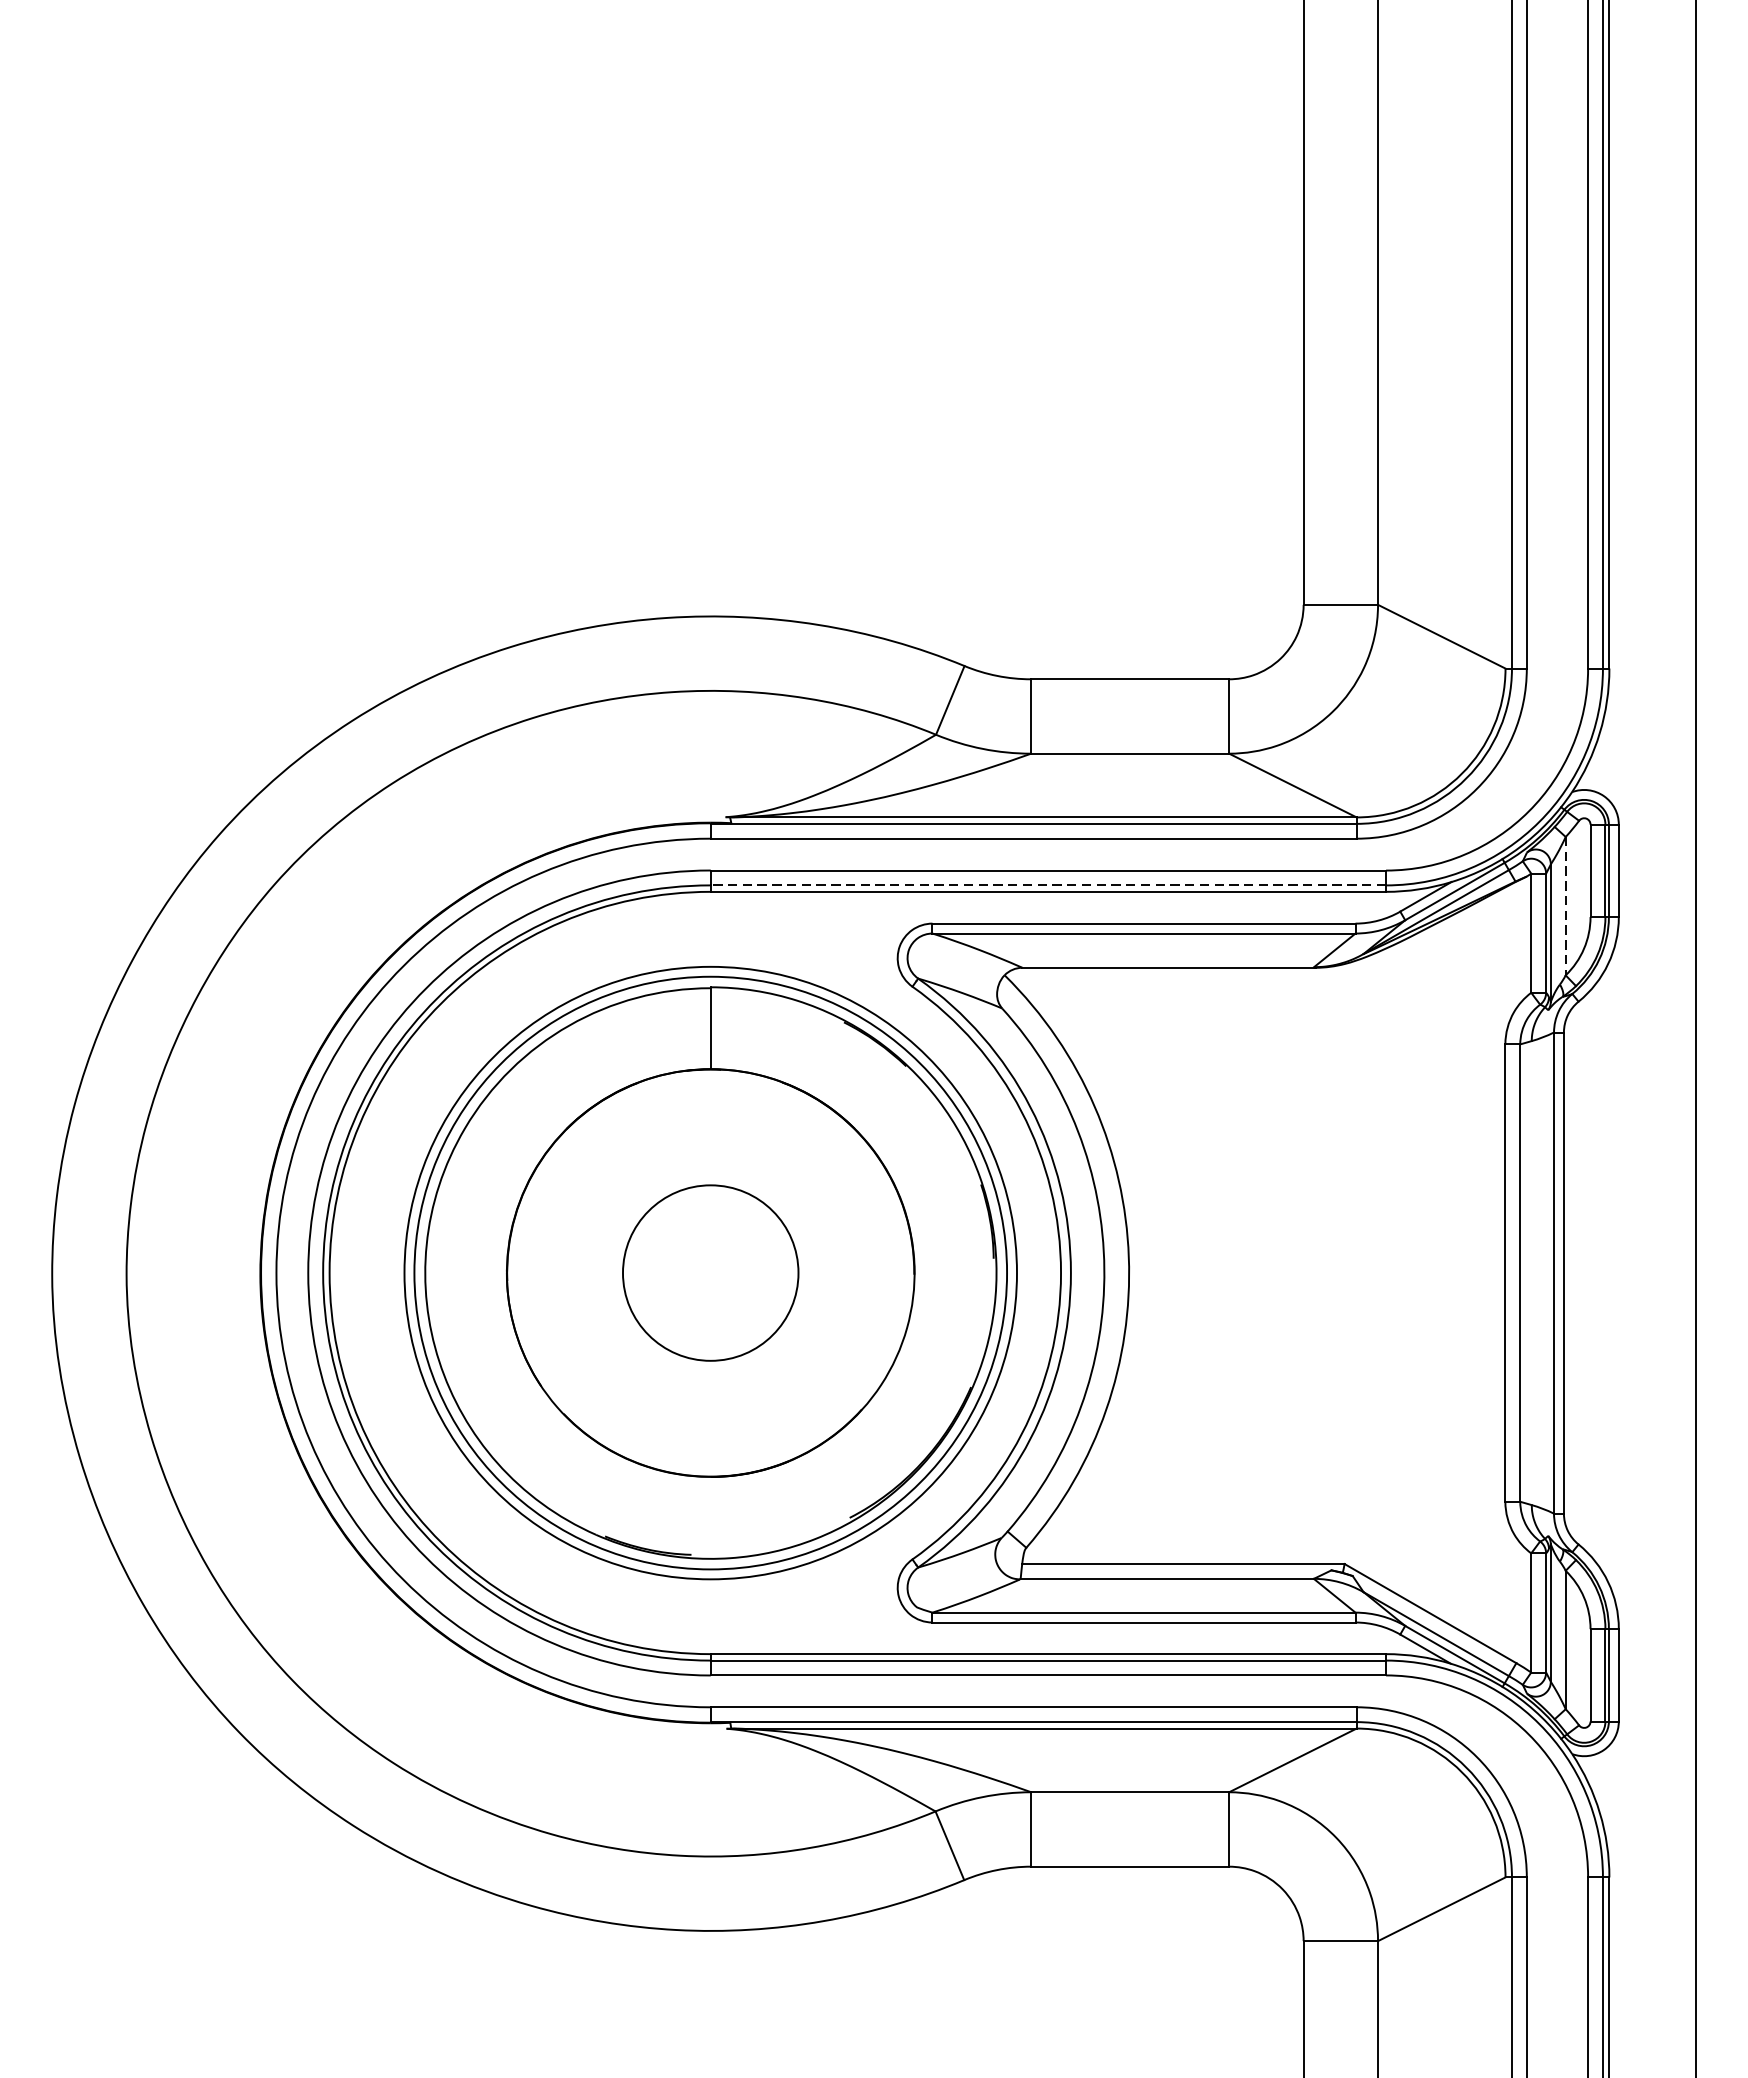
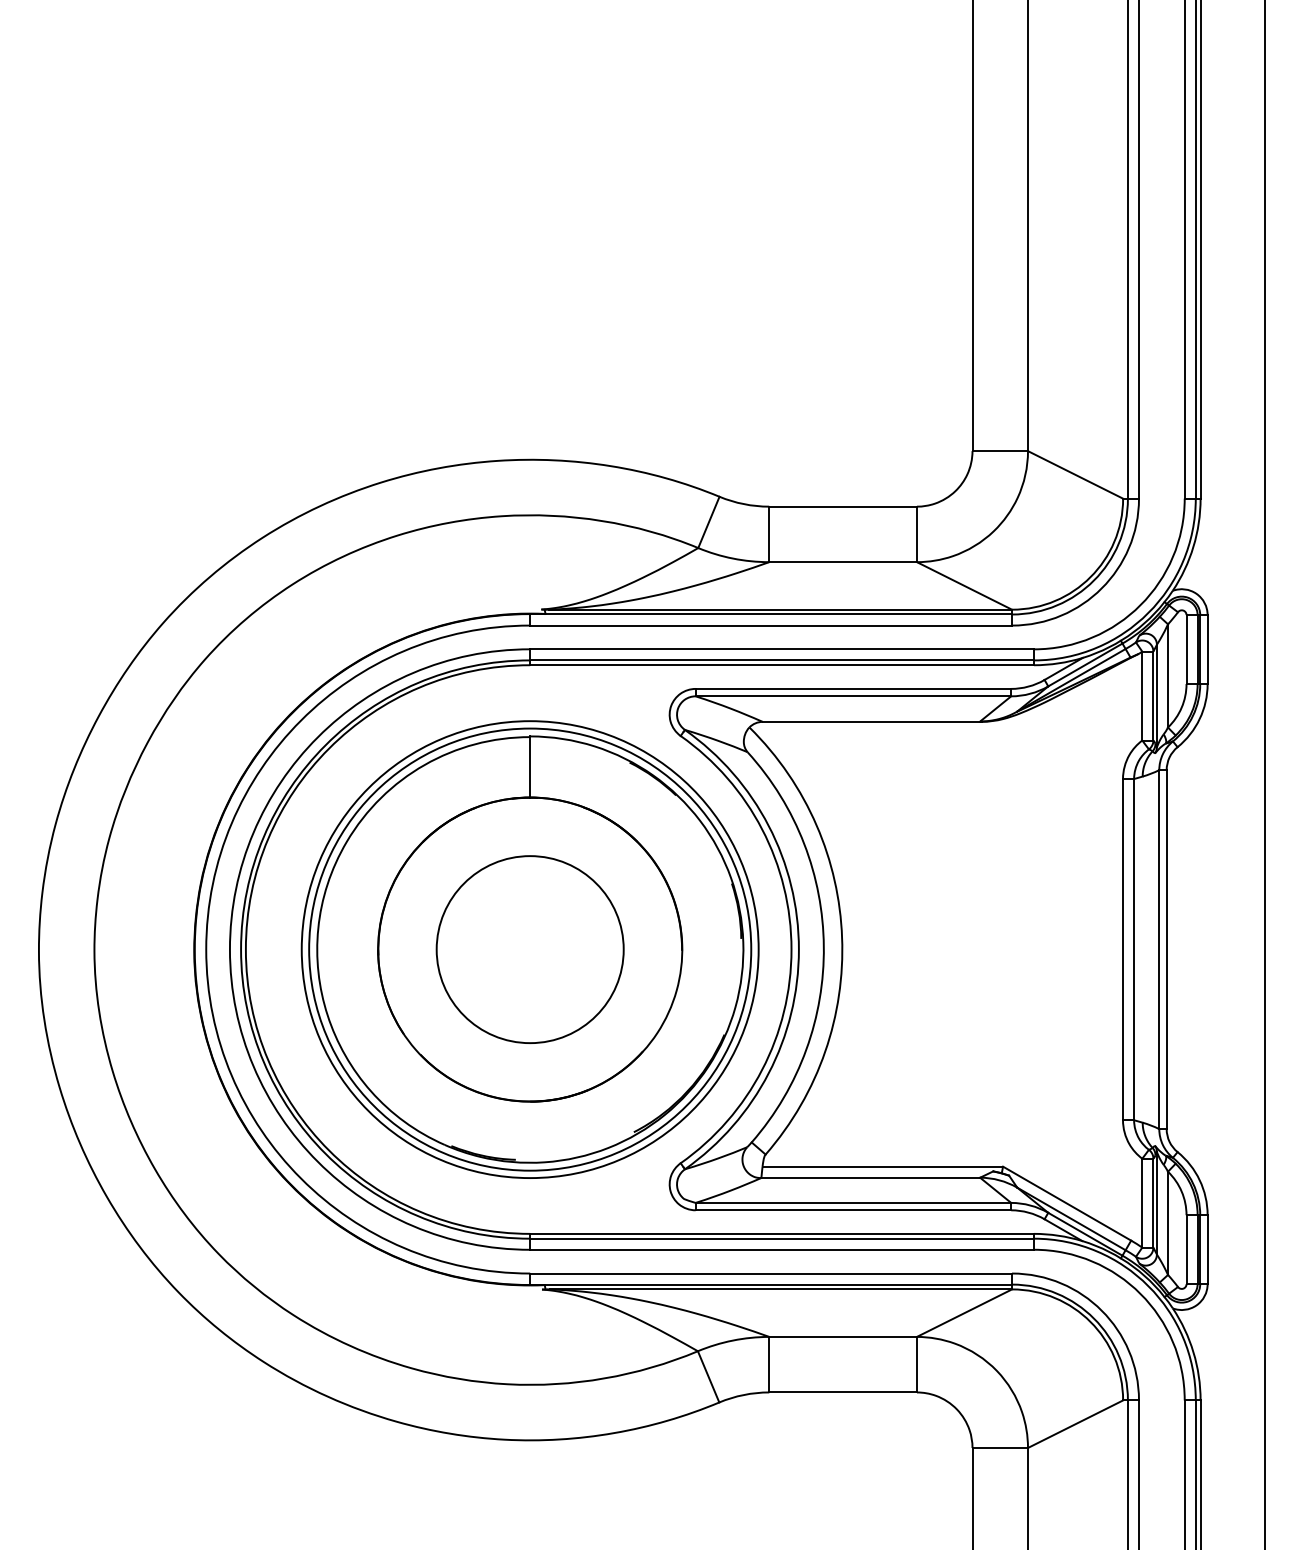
line: (1048, 885) -> (782, 660), dashed -> solid
line: (1566, 905) -> (1168, 675), dashed -> solid
circle: (709, 1272) -> (529, 949), size x1.43

